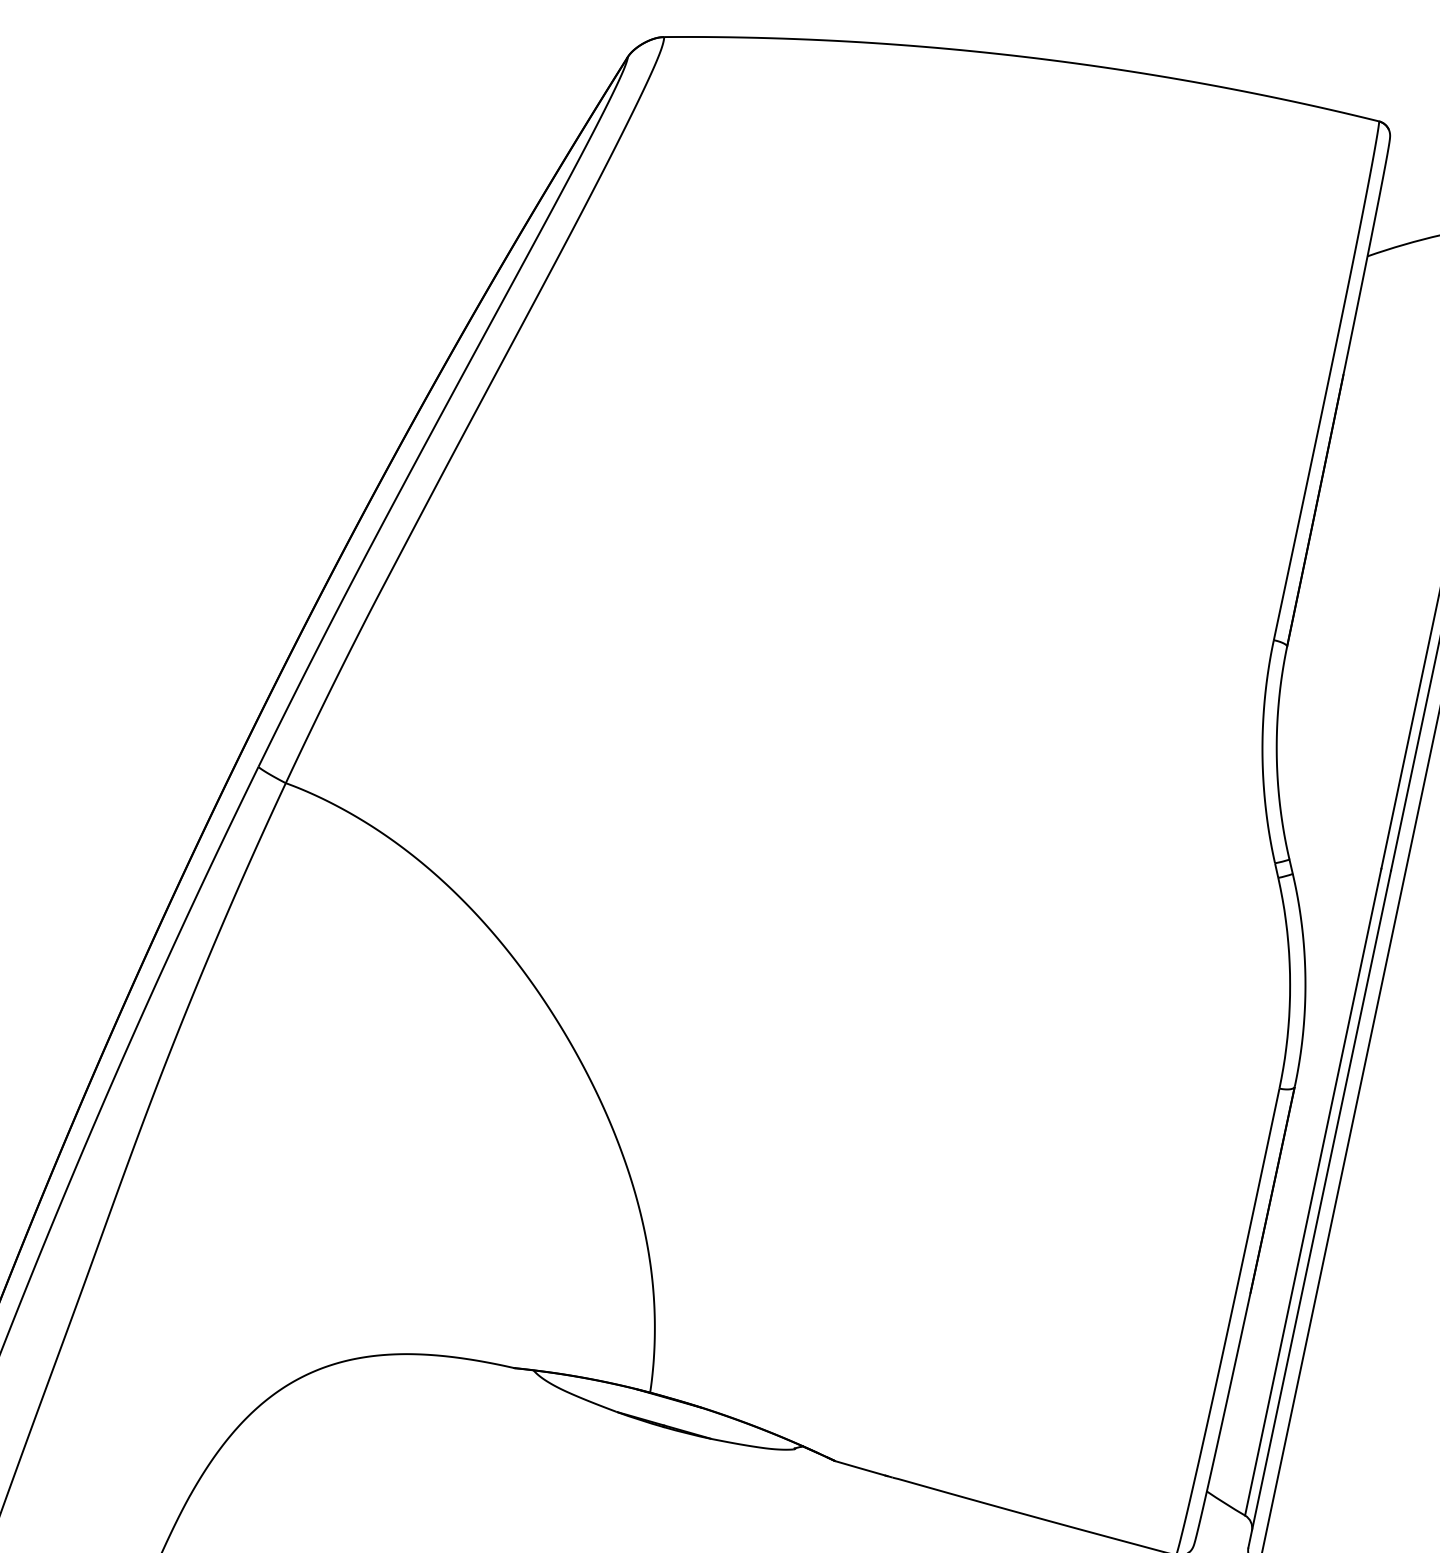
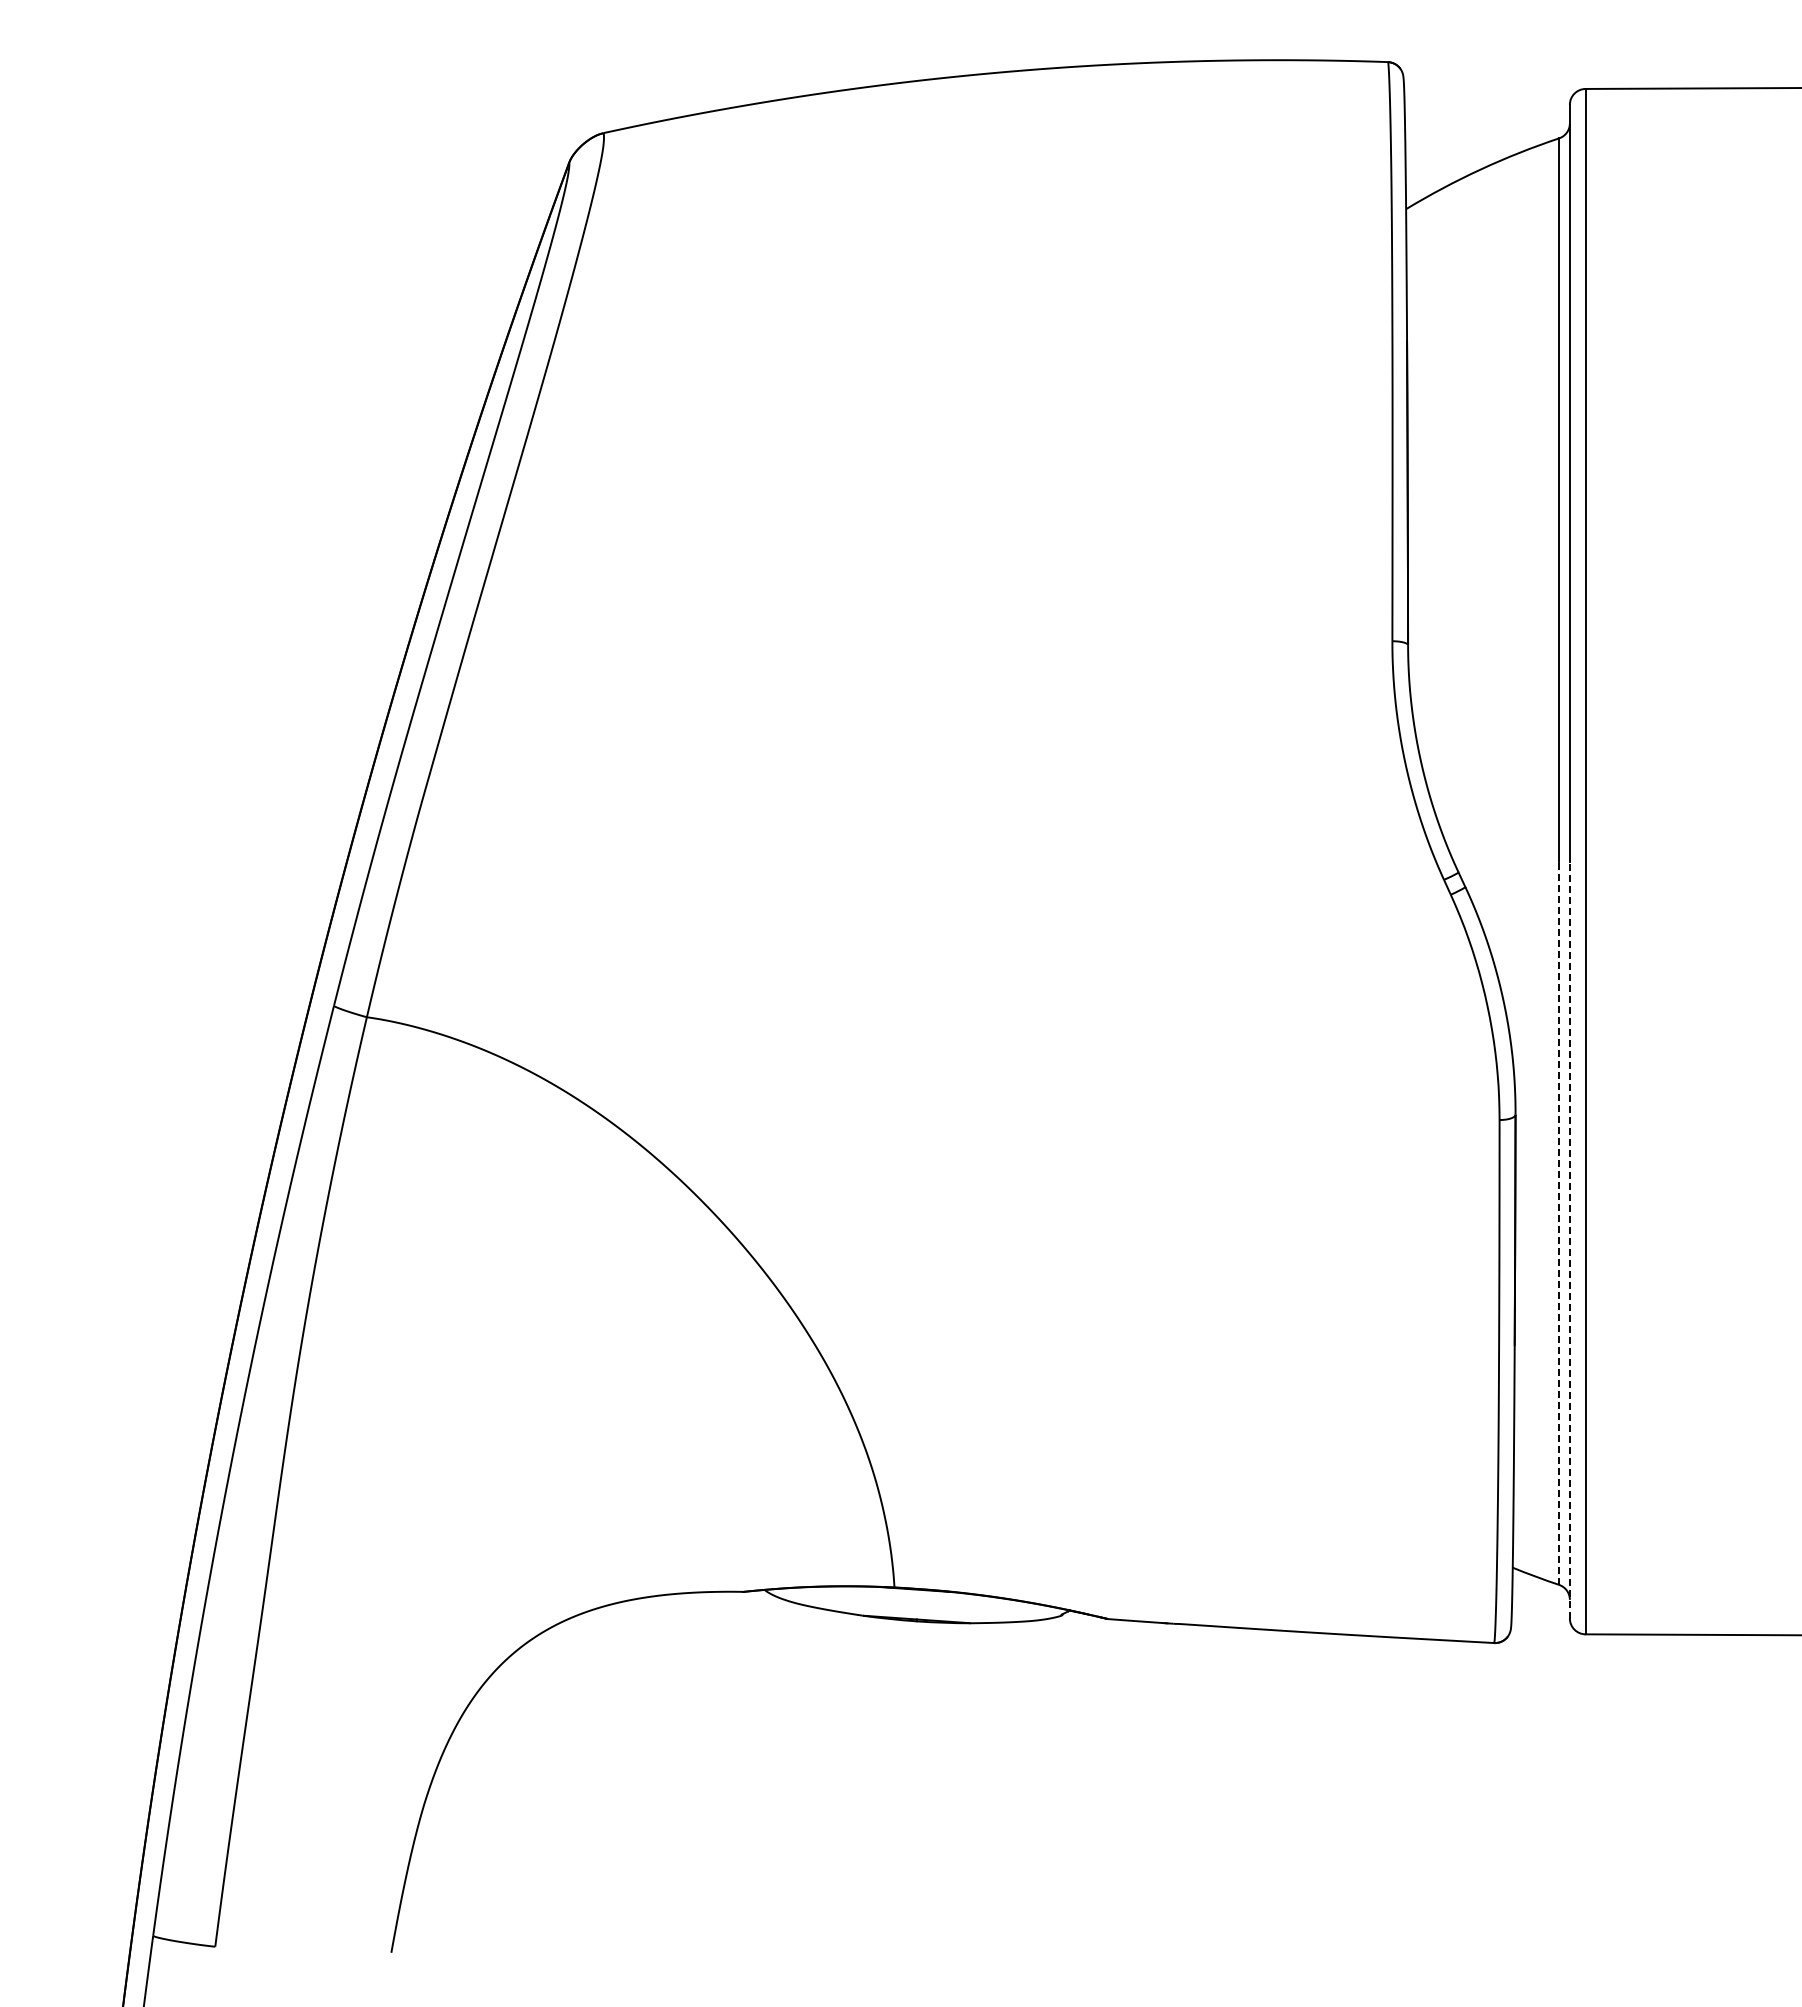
line: (1313, 1192) -> (1559, 1223), solid -> dashed
line: (1319, 1208) -> (1569, 1239), solid -> dashed

